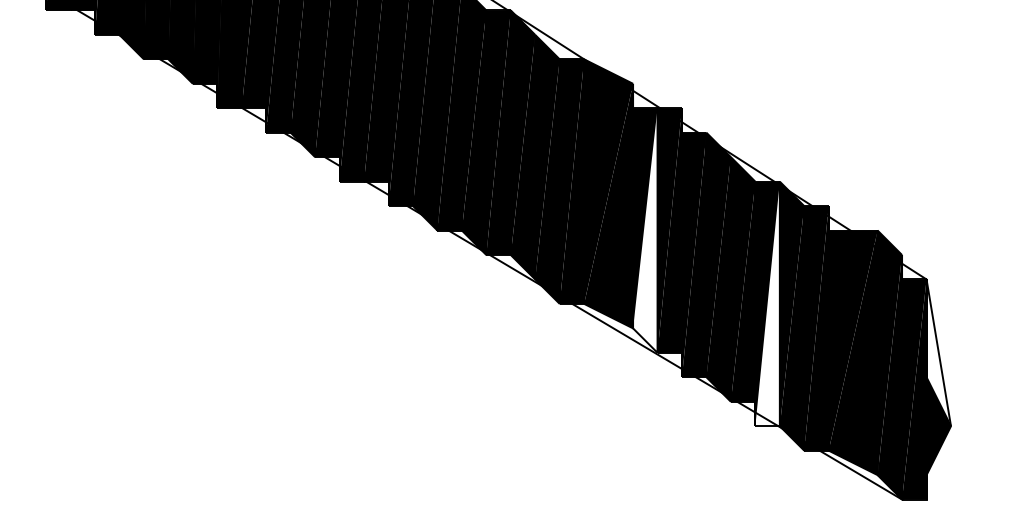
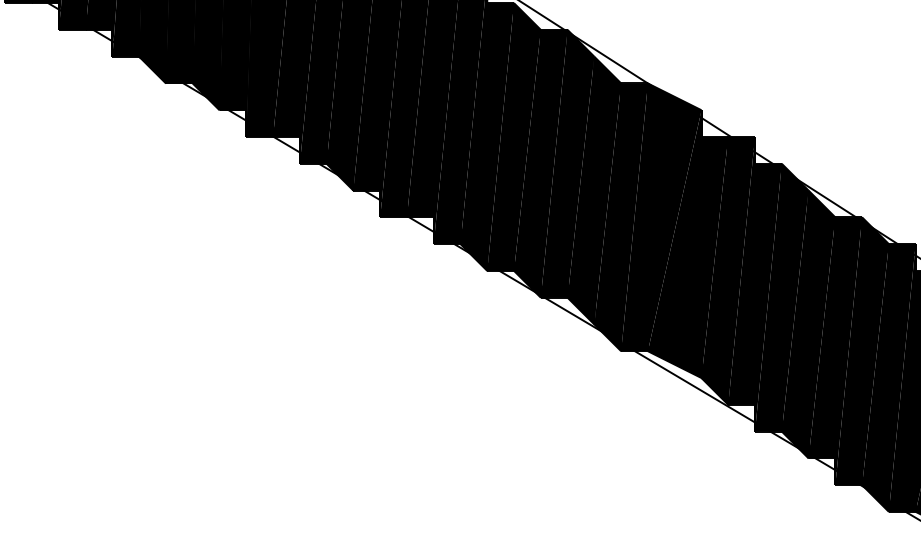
fill: (645, 230) -> (715, 270), added
fill: (767, 303) -> (848, 350), added

